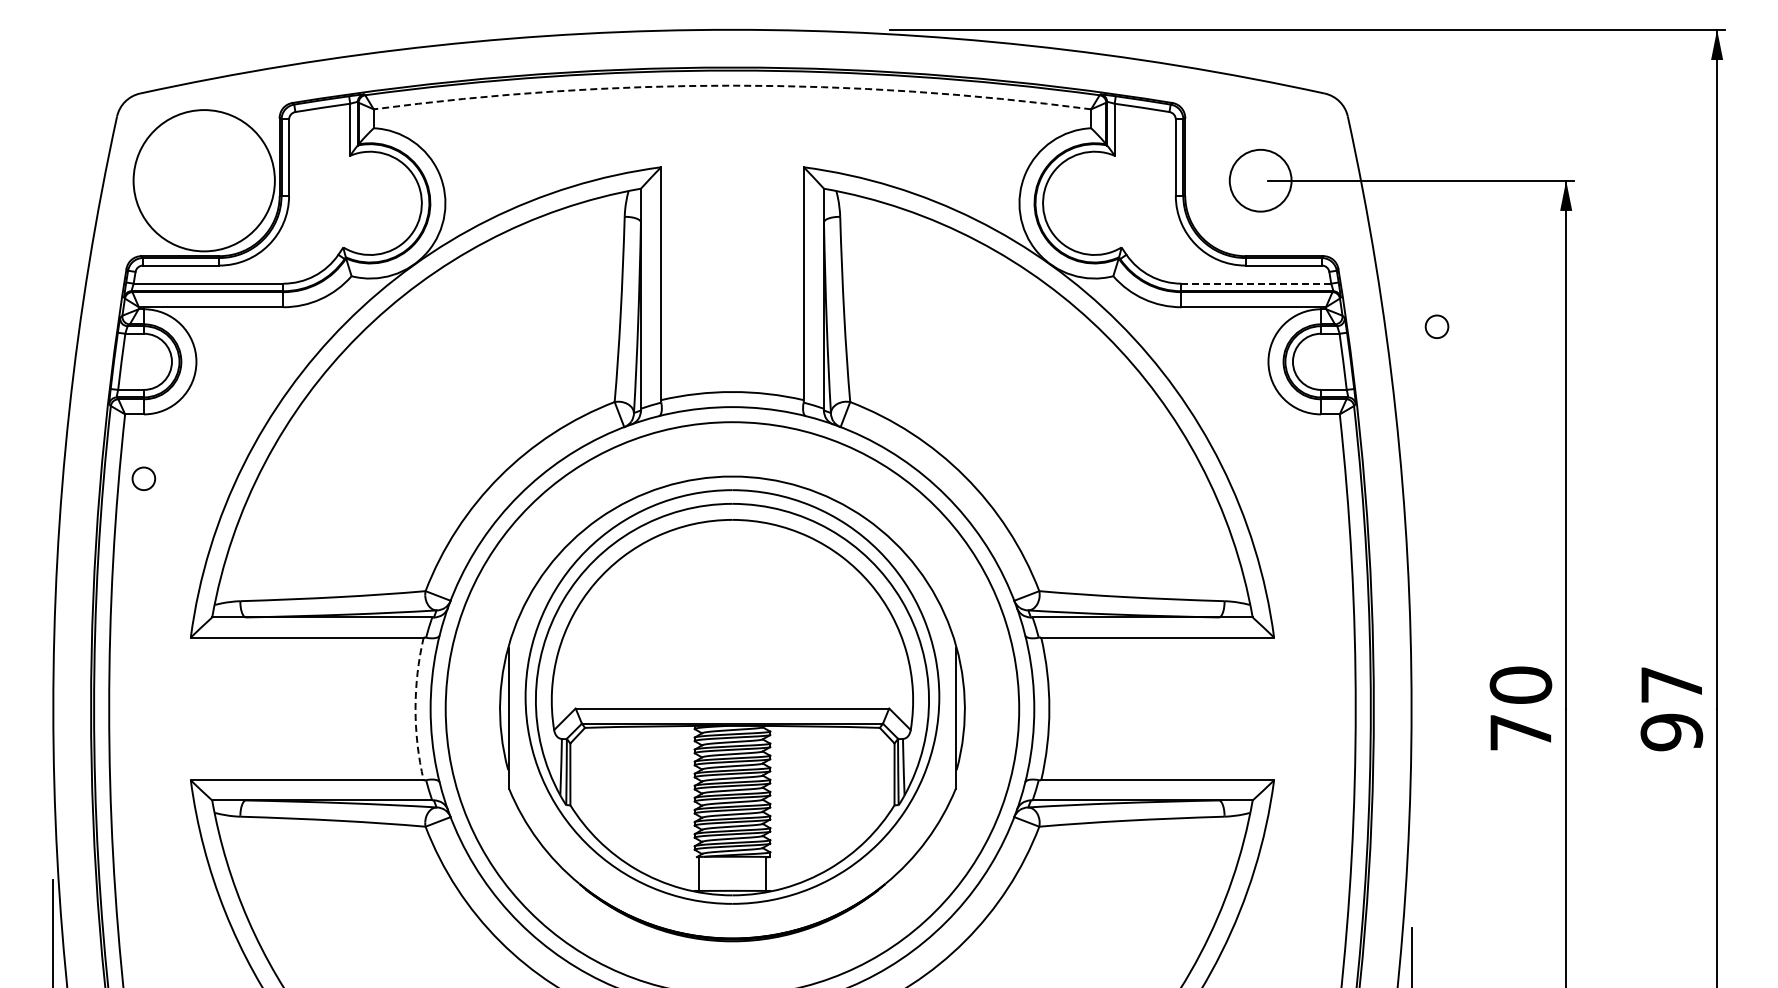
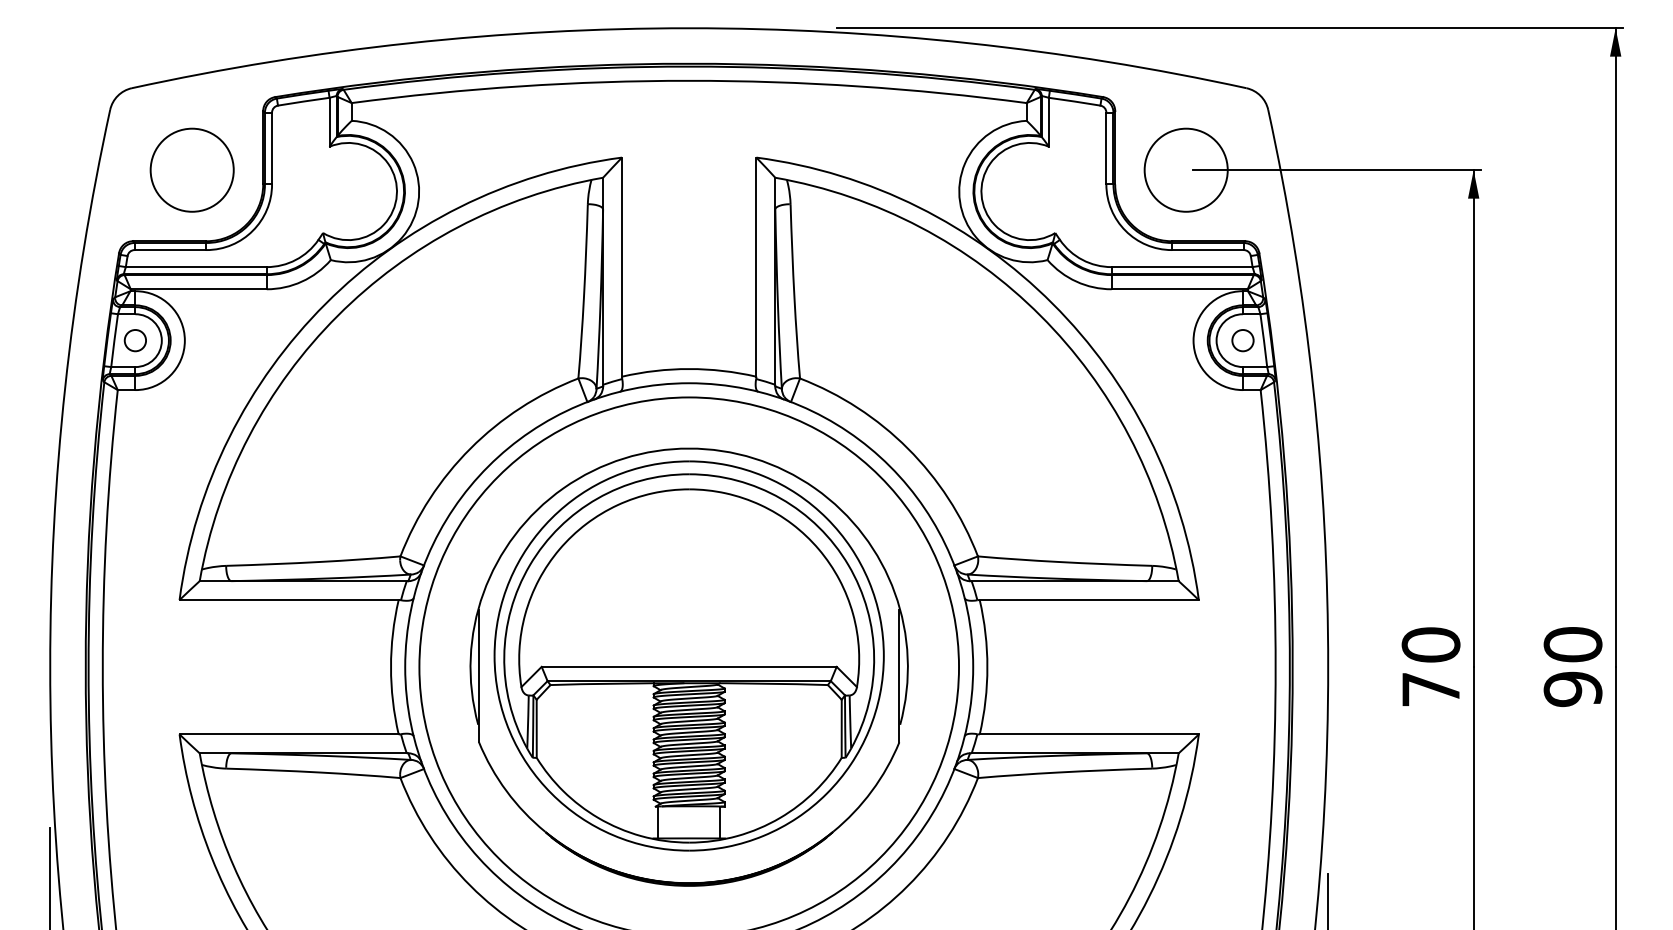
arc: (732, 85) -> (689, 80), dashed -> solid
circle: (204, 180) -> (192, 170), size x0.62
circle: (1260, 180) -> (1186, 170), size x1.43
line: (1256, 283) -> (1182, 266), dashed -> solid
circle: (1436, 326) -> (1242, 340), moved
circle: (143, 478) -> (135, 340), moved
text: (1671, 684) -> (1572, 644), 97 -> 90
arc: (415, 708) -> (390, 666), dashed -> solid

